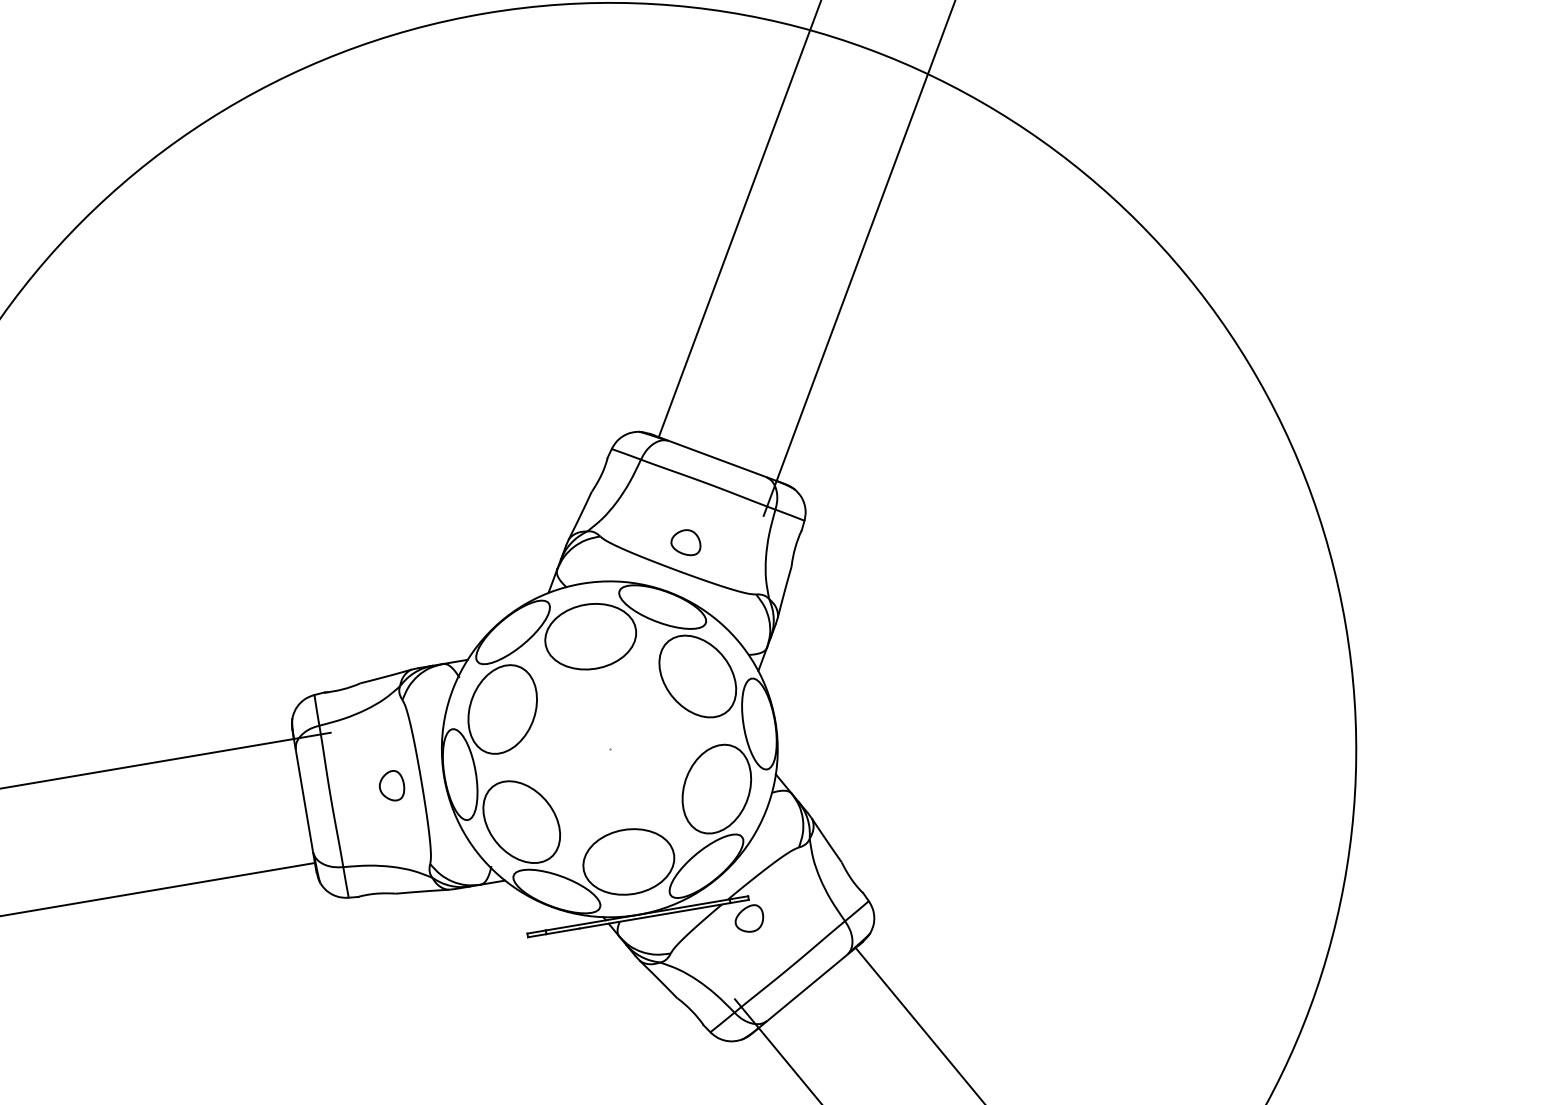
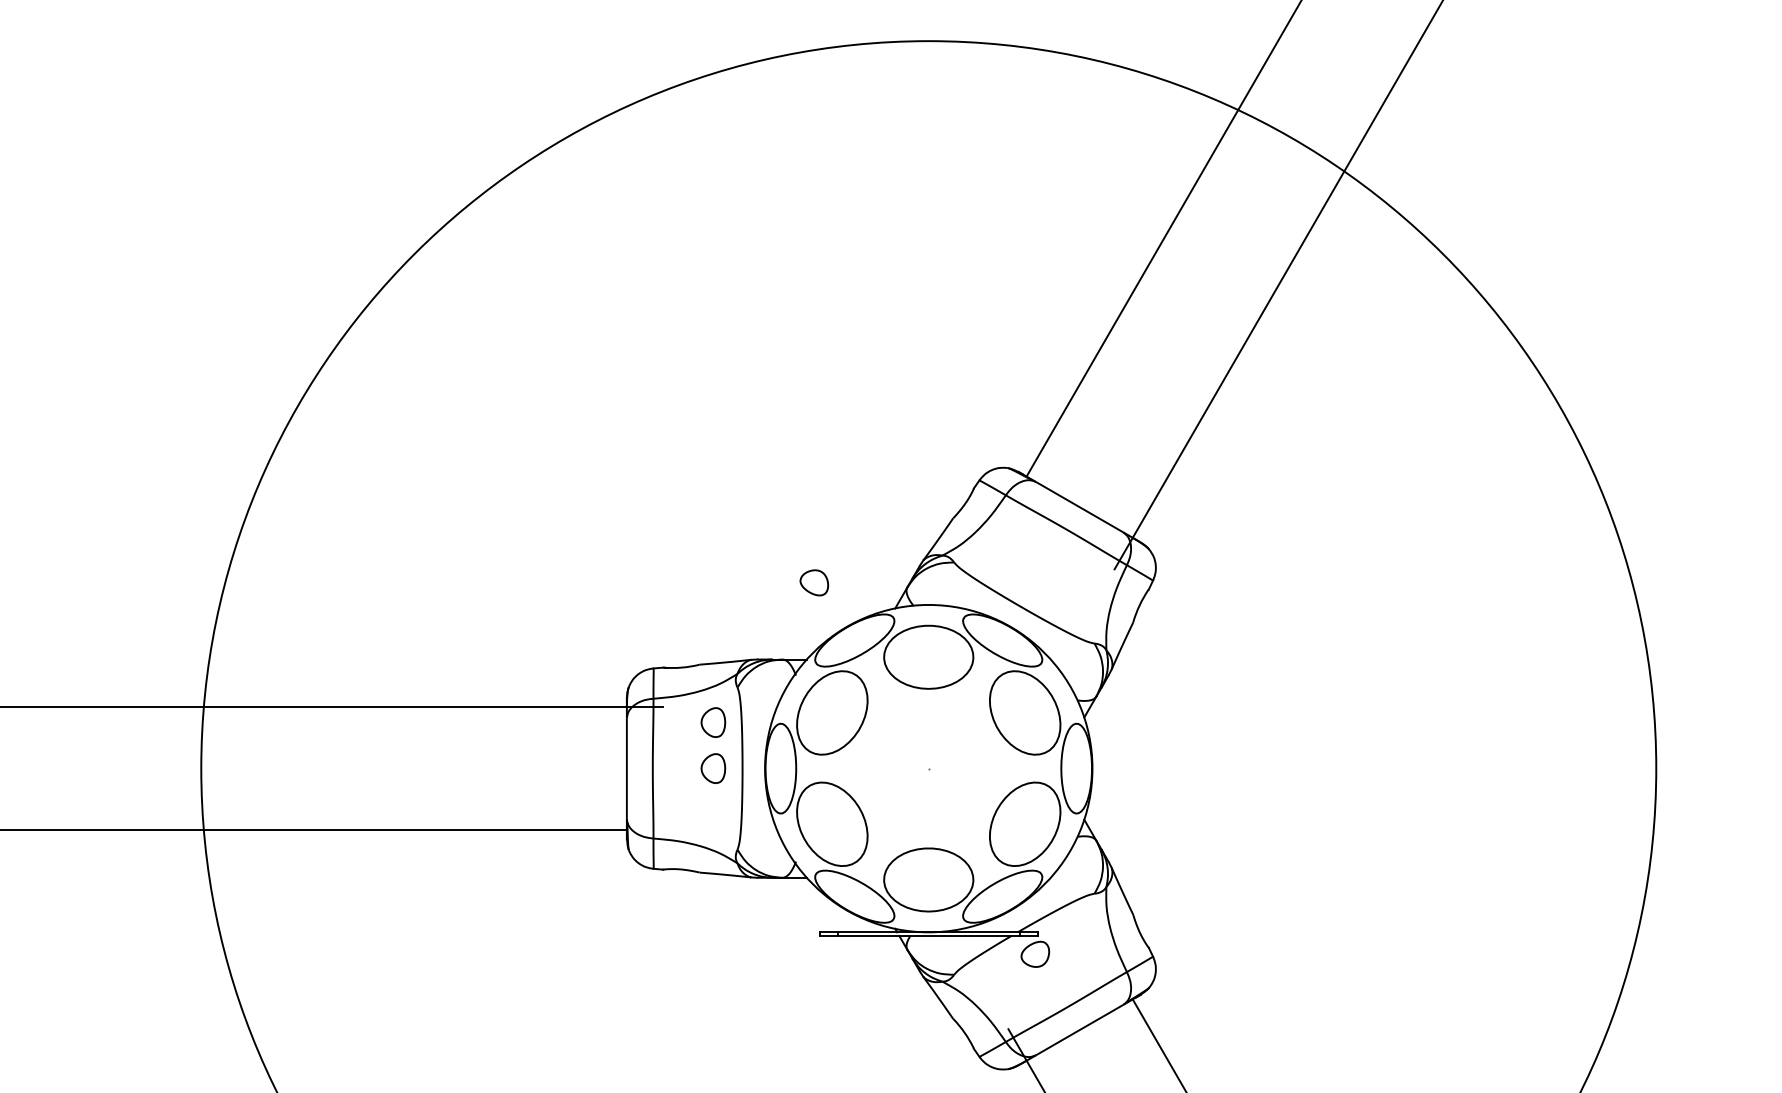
part: (685, 542) -> (814, 582), moved
part: (384, 739) -> (713, 722), added

